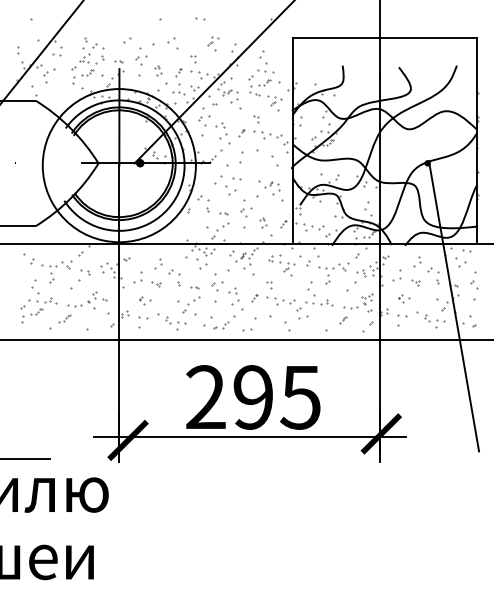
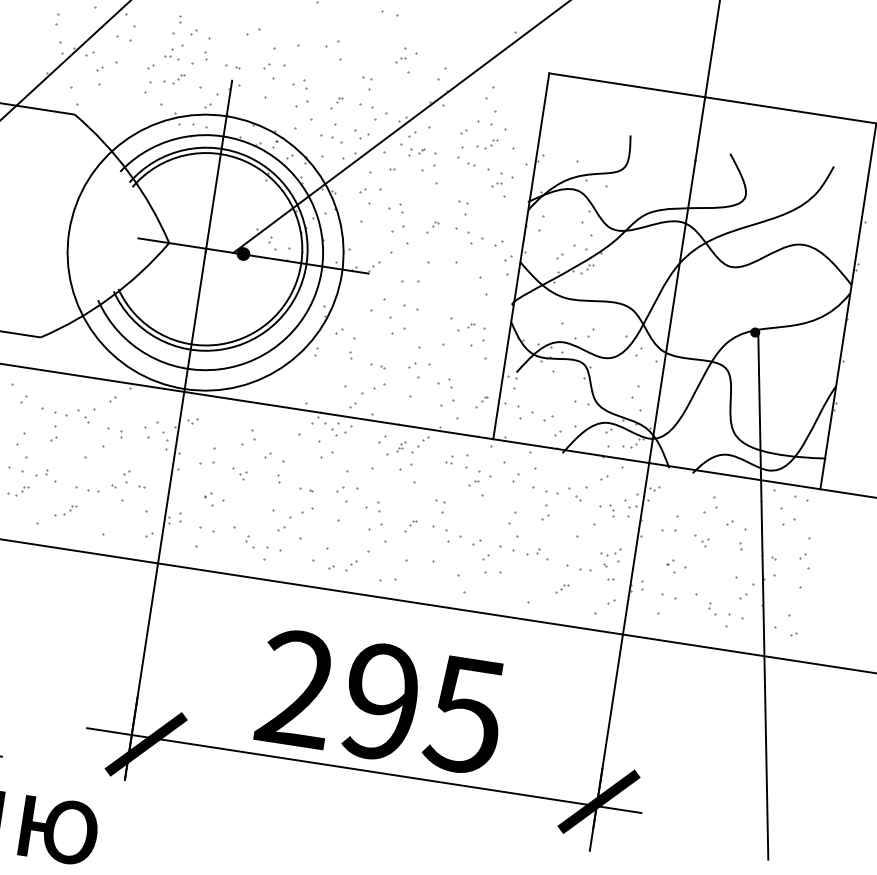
part: (157, 70) -> (299, 93), size x1.67
part: (234, 164) -> (410, 281), size x0.62
part: (262, 222) -> (445, 392), size x1.67

